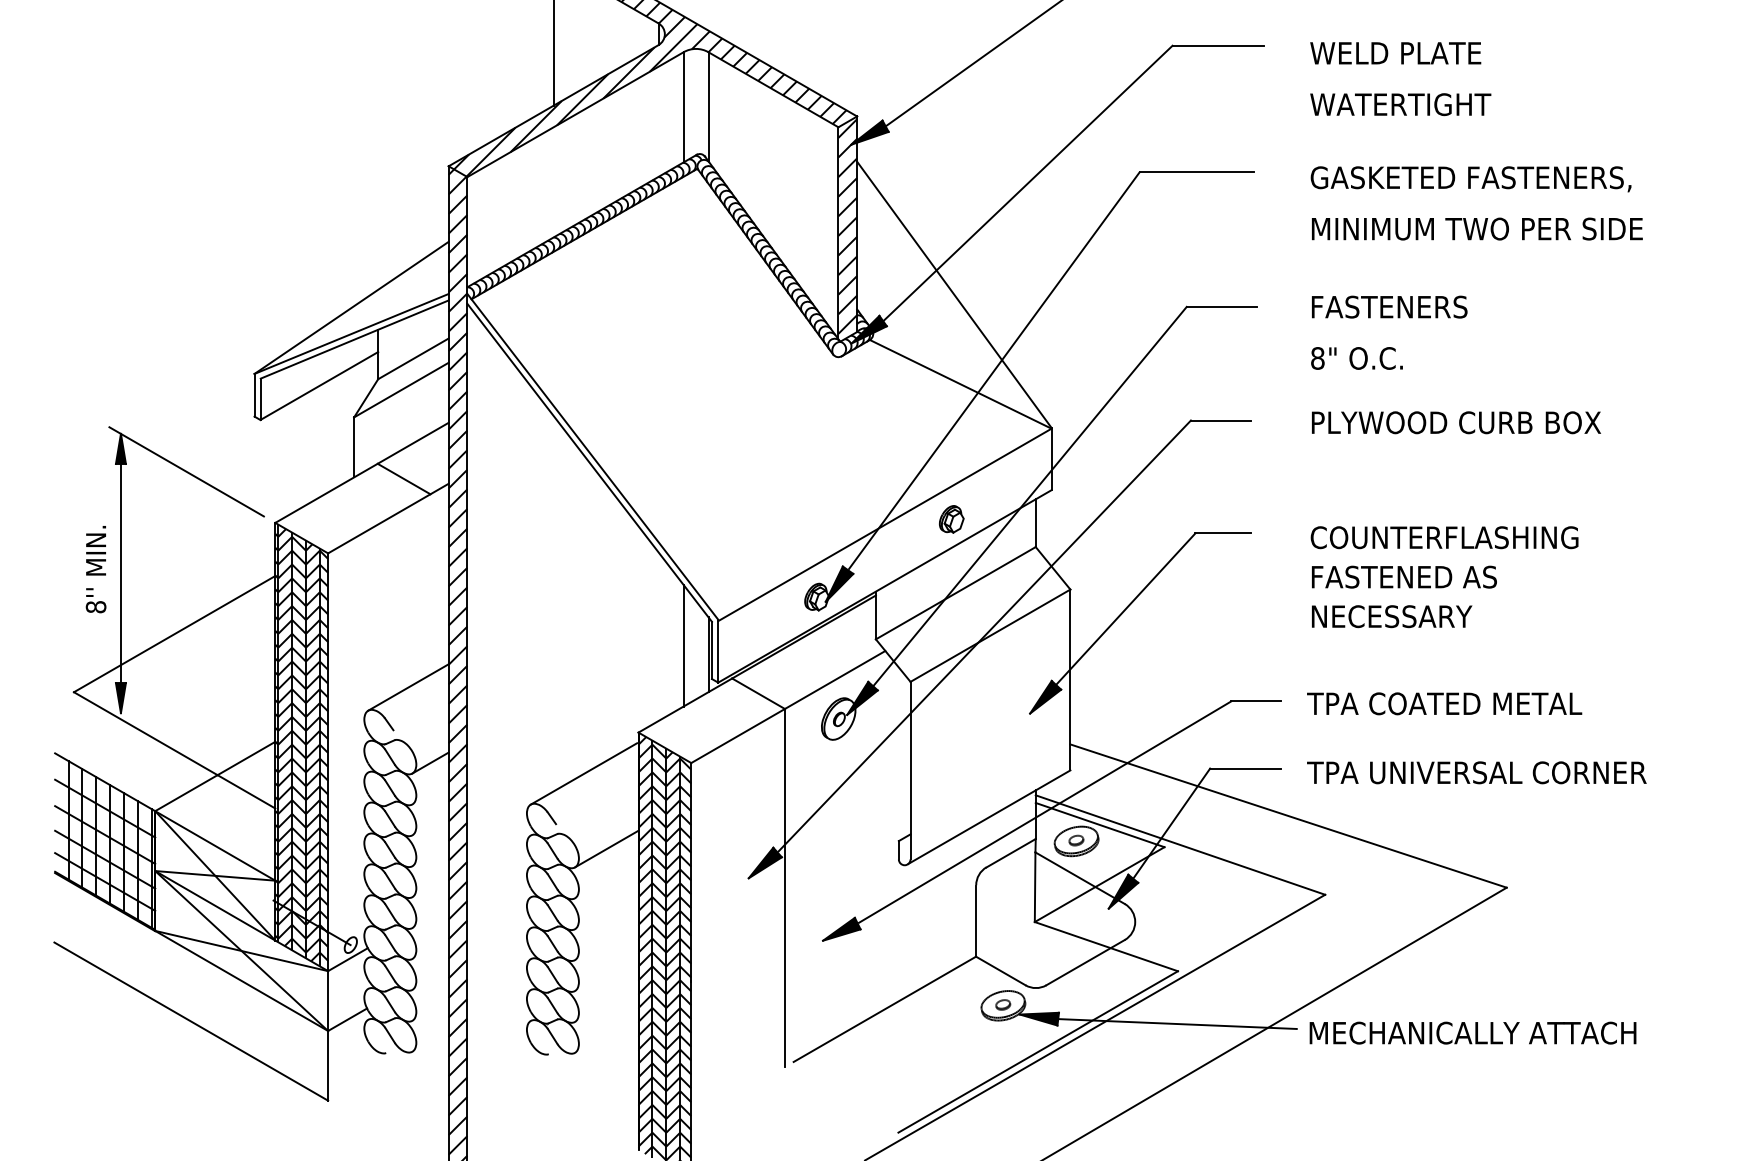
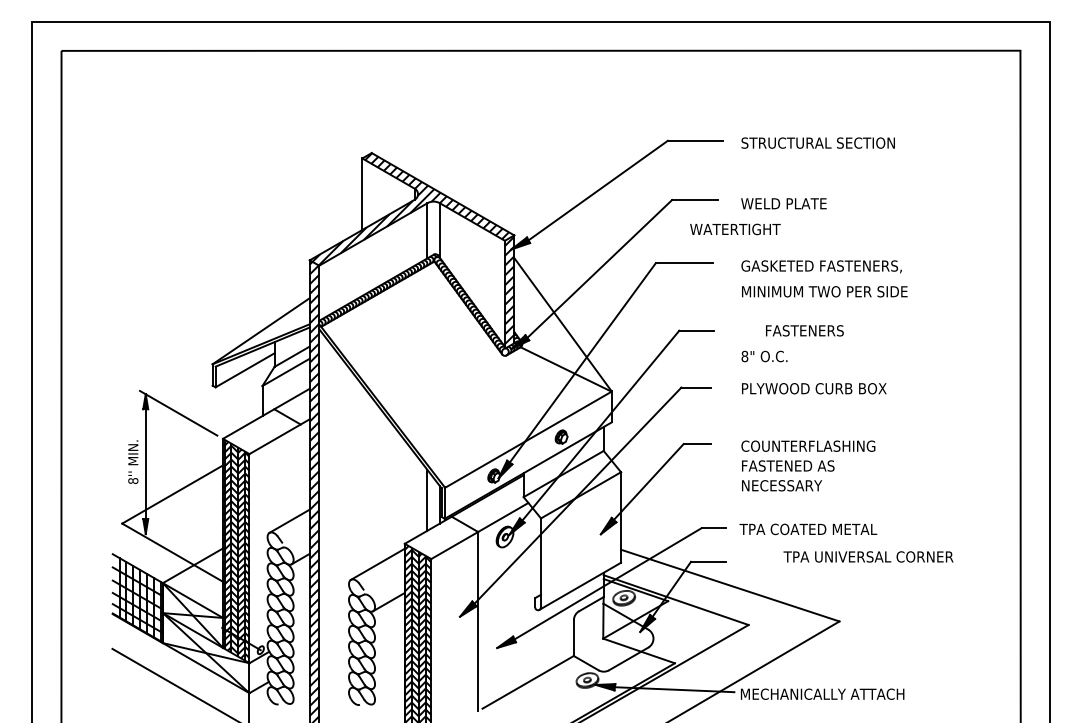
text: (1400, 104) -> (735, 229), moved
text: (1388, 306) -> (804, 330), moved
text: (1476, 771) -> (868, 556), moved

